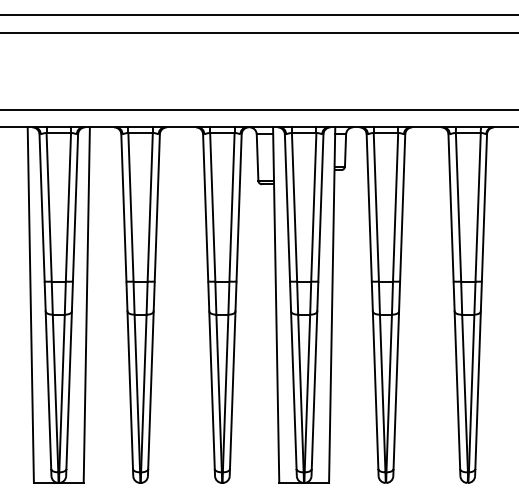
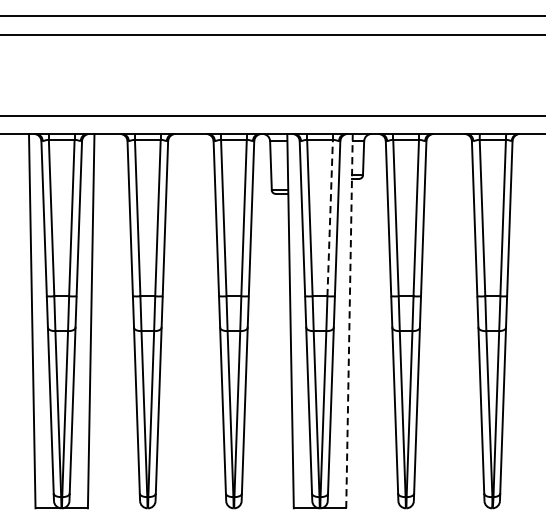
line: (313, 206) -> (329, 217), solid -> dashed
line: (332, 305) -> (349, 321), solid -> dashed

